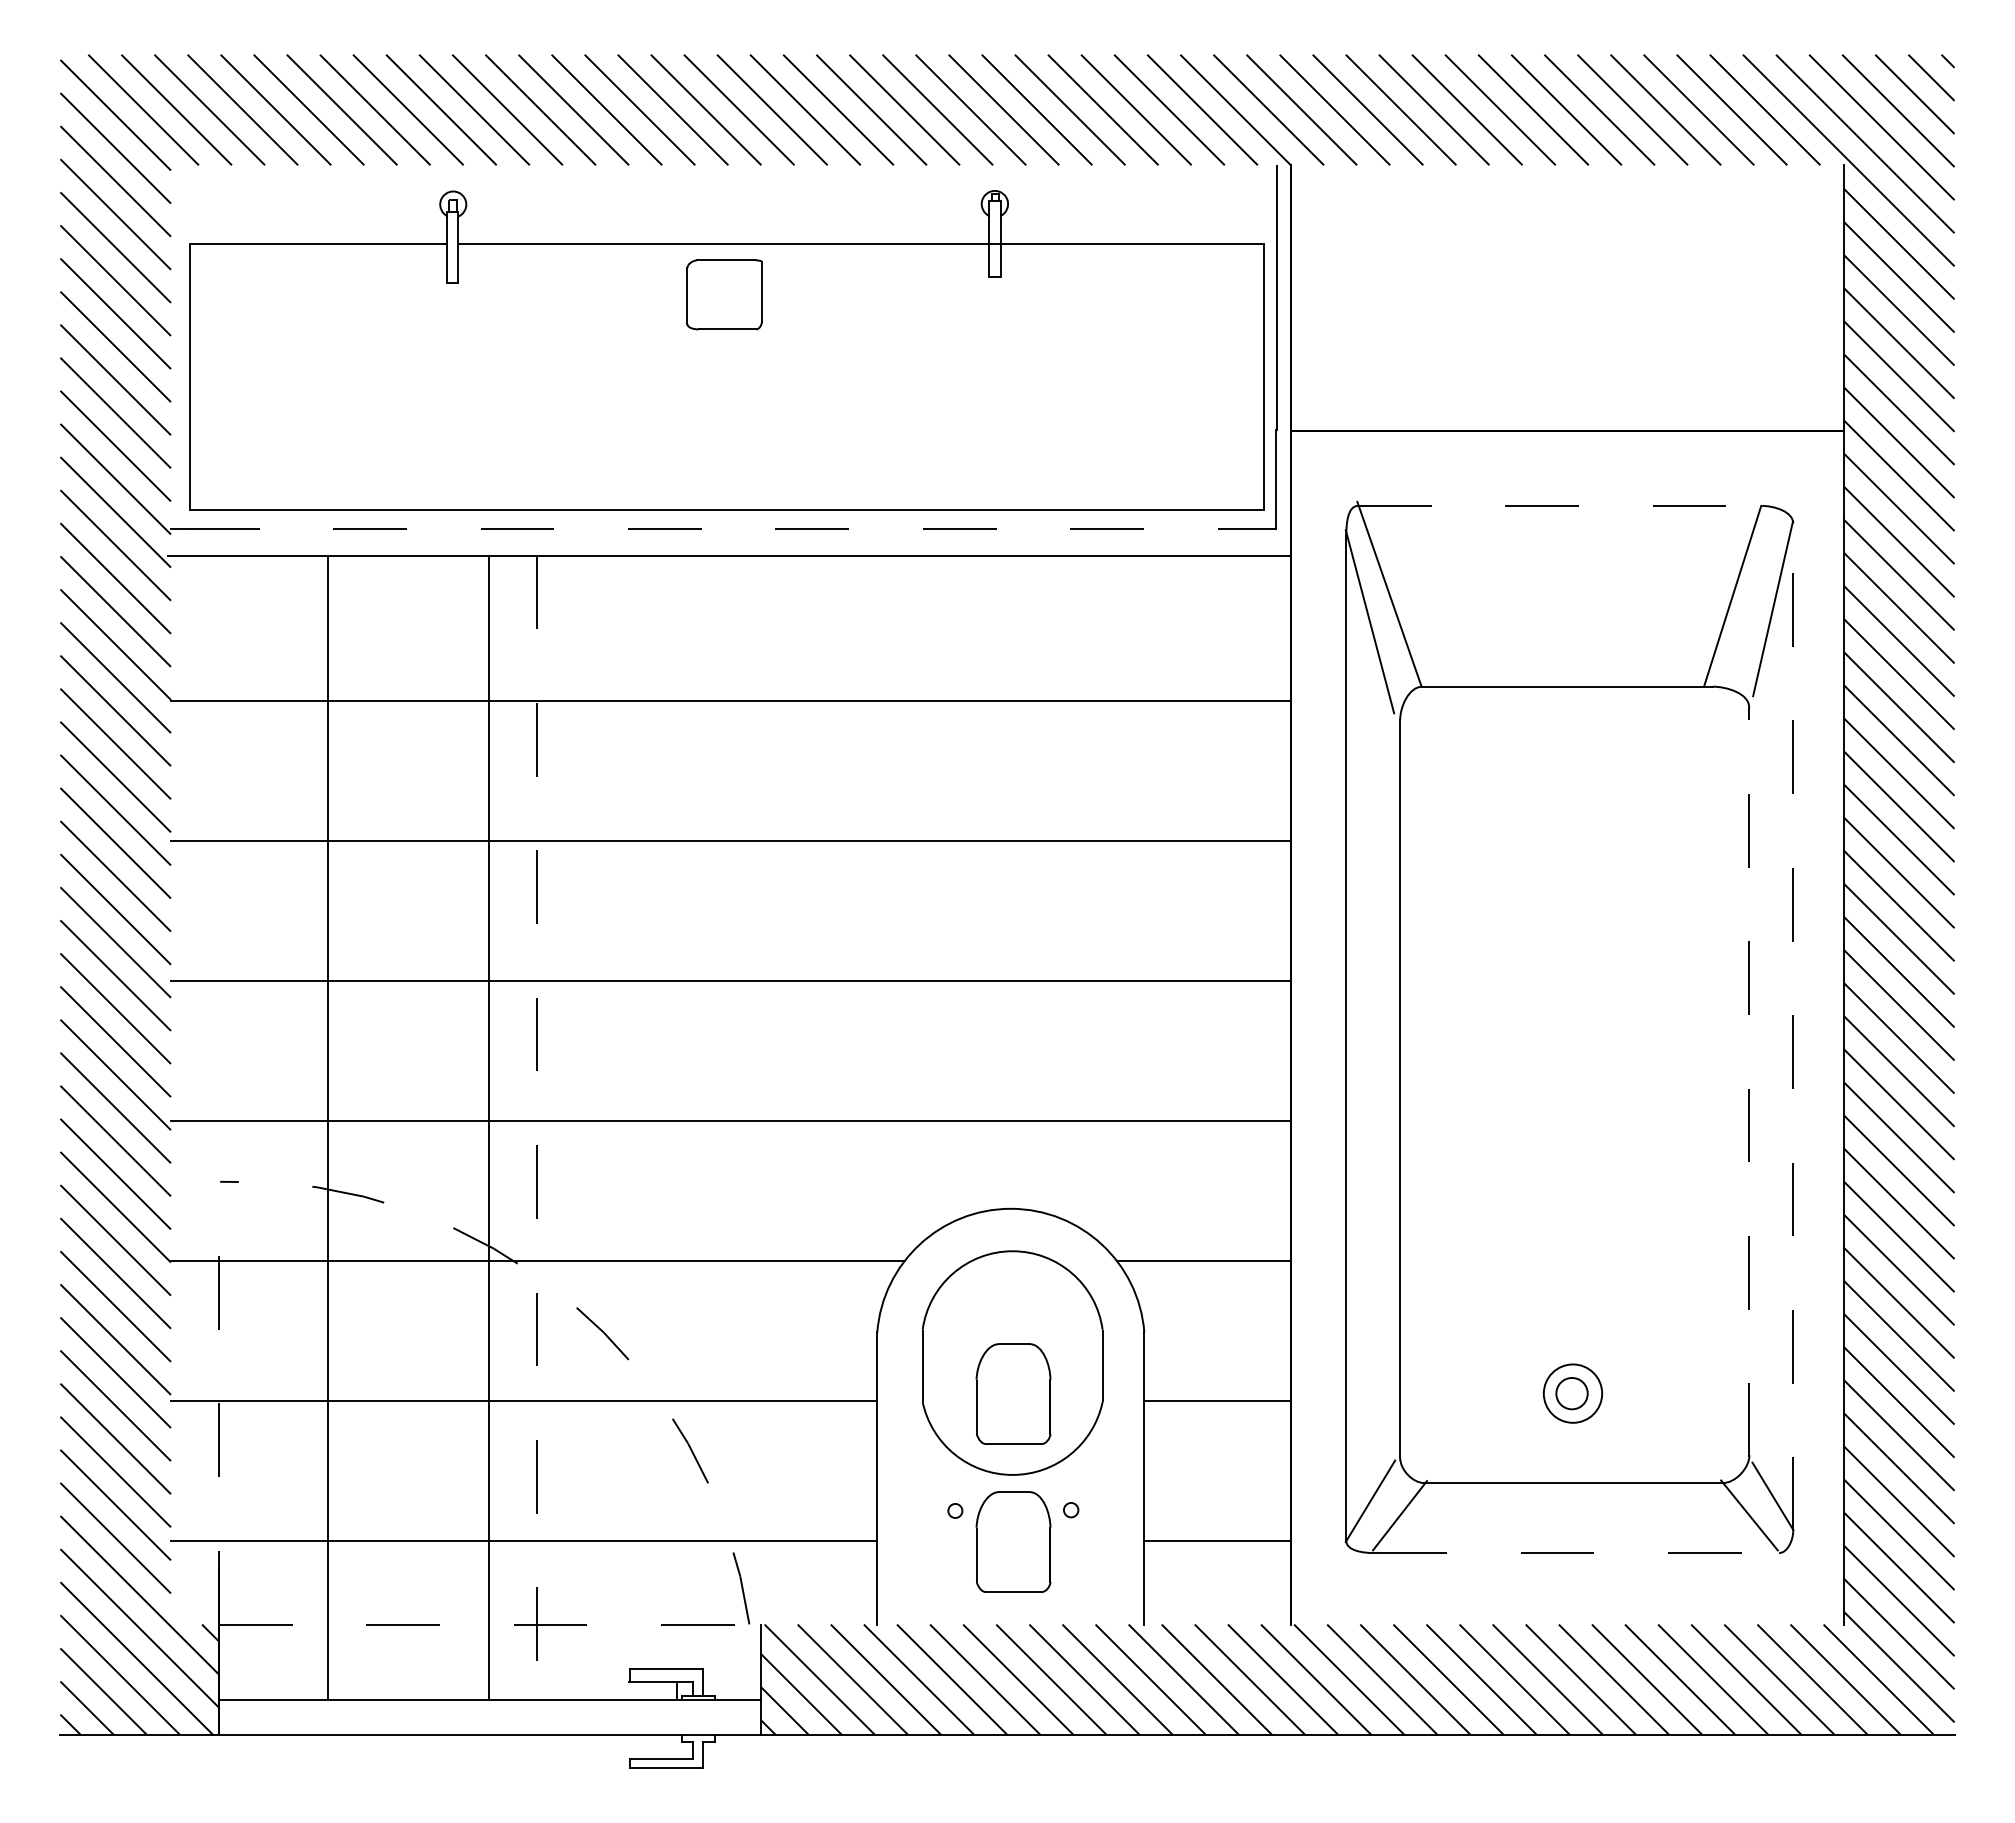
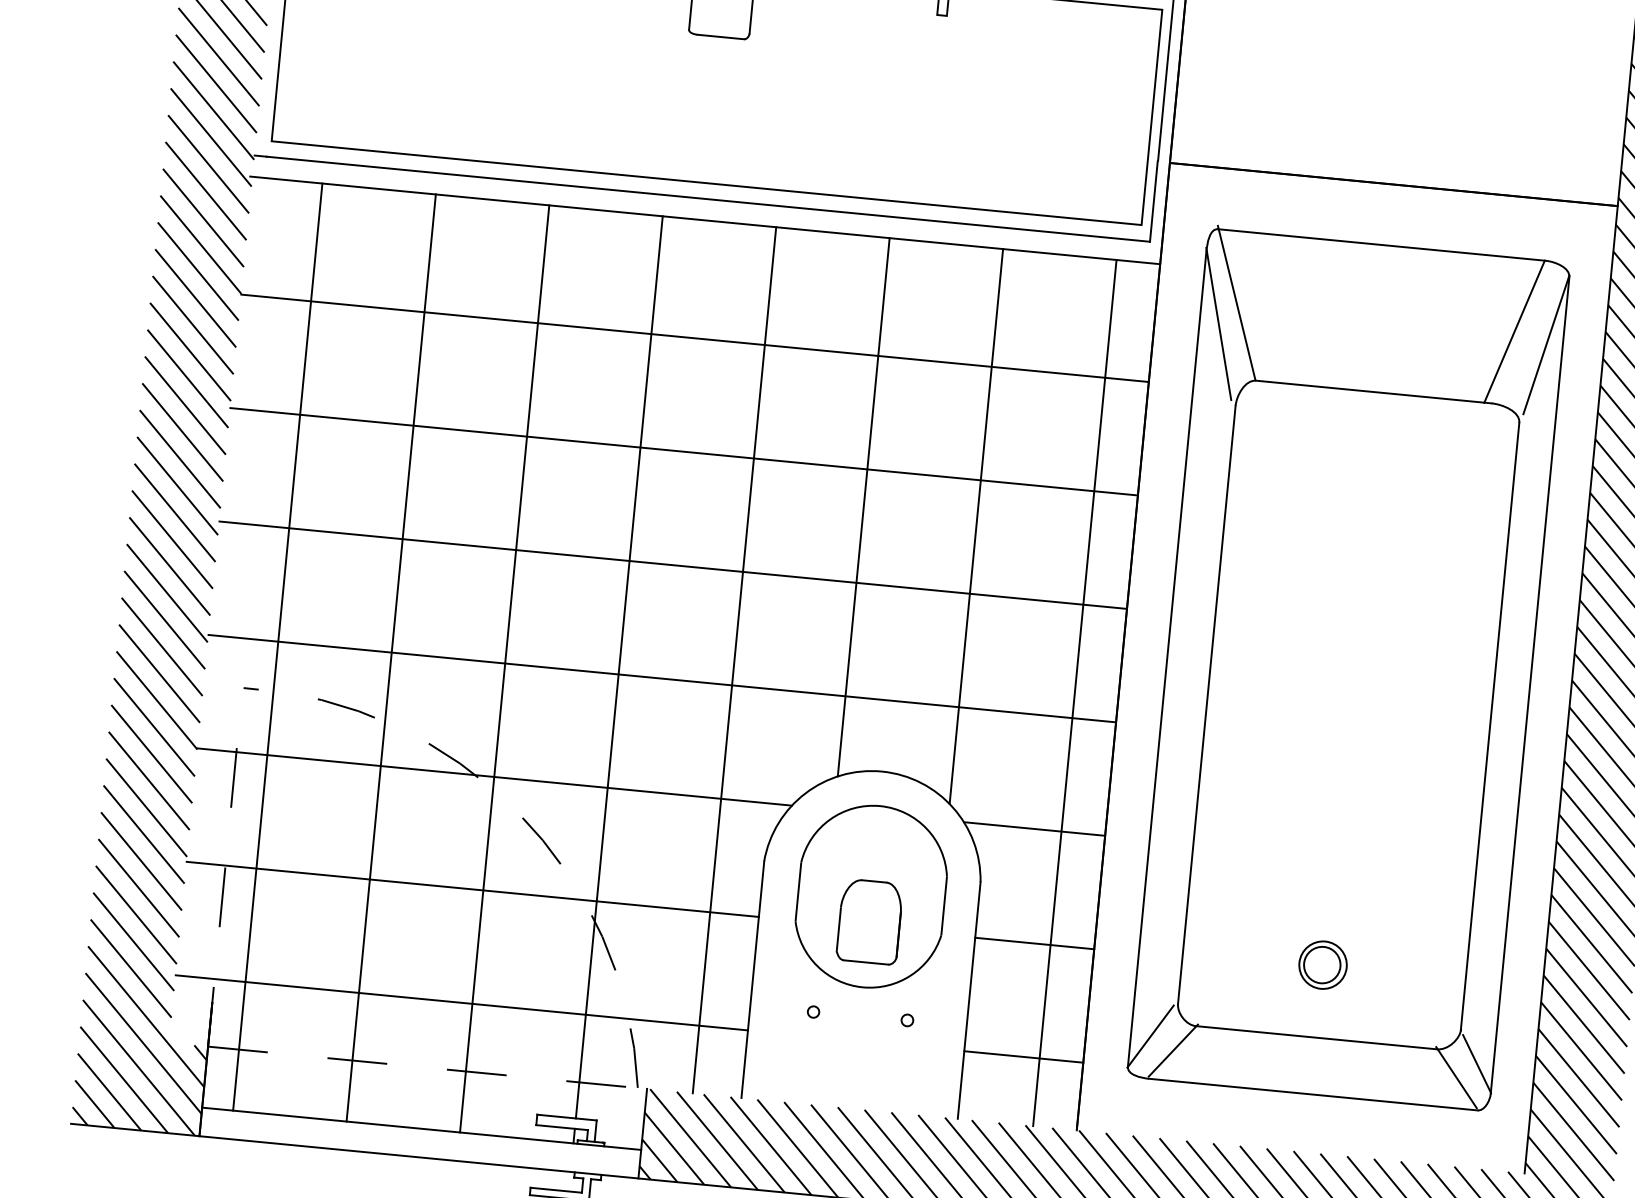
line: (1560, 505) -> (1382, 244), dashed -> solid
line: (731, 529) -> (708, 199), dashed -> solid
line: (957, 887) -> (863, 507), added
line: (1097, 897) -> (976, 526), added
line: (1793, 1027) -> (1530, 685), dashed -> solid
line: (1749, 1082) -> (1490, 726), dashed -> solid
line: (817, 1089) -> (734, 659), added
line: (1237, 1089) -> (1074, 692), added
line: (677, 1112) -> (619, 667), added
line: (328, 1127) -> (278, 646), moved
line: (489, 1127) -> (391, 657), moved
line: (537, 1128) -> (504, 669), dashed -> solid
circle: (1571, 1393) -> (1321, 964), size x1.43
part: (1013, 1541) -> (858, 1041), removed
line: (1576, 1553) -> (1313, 1094), dashed -> solid

